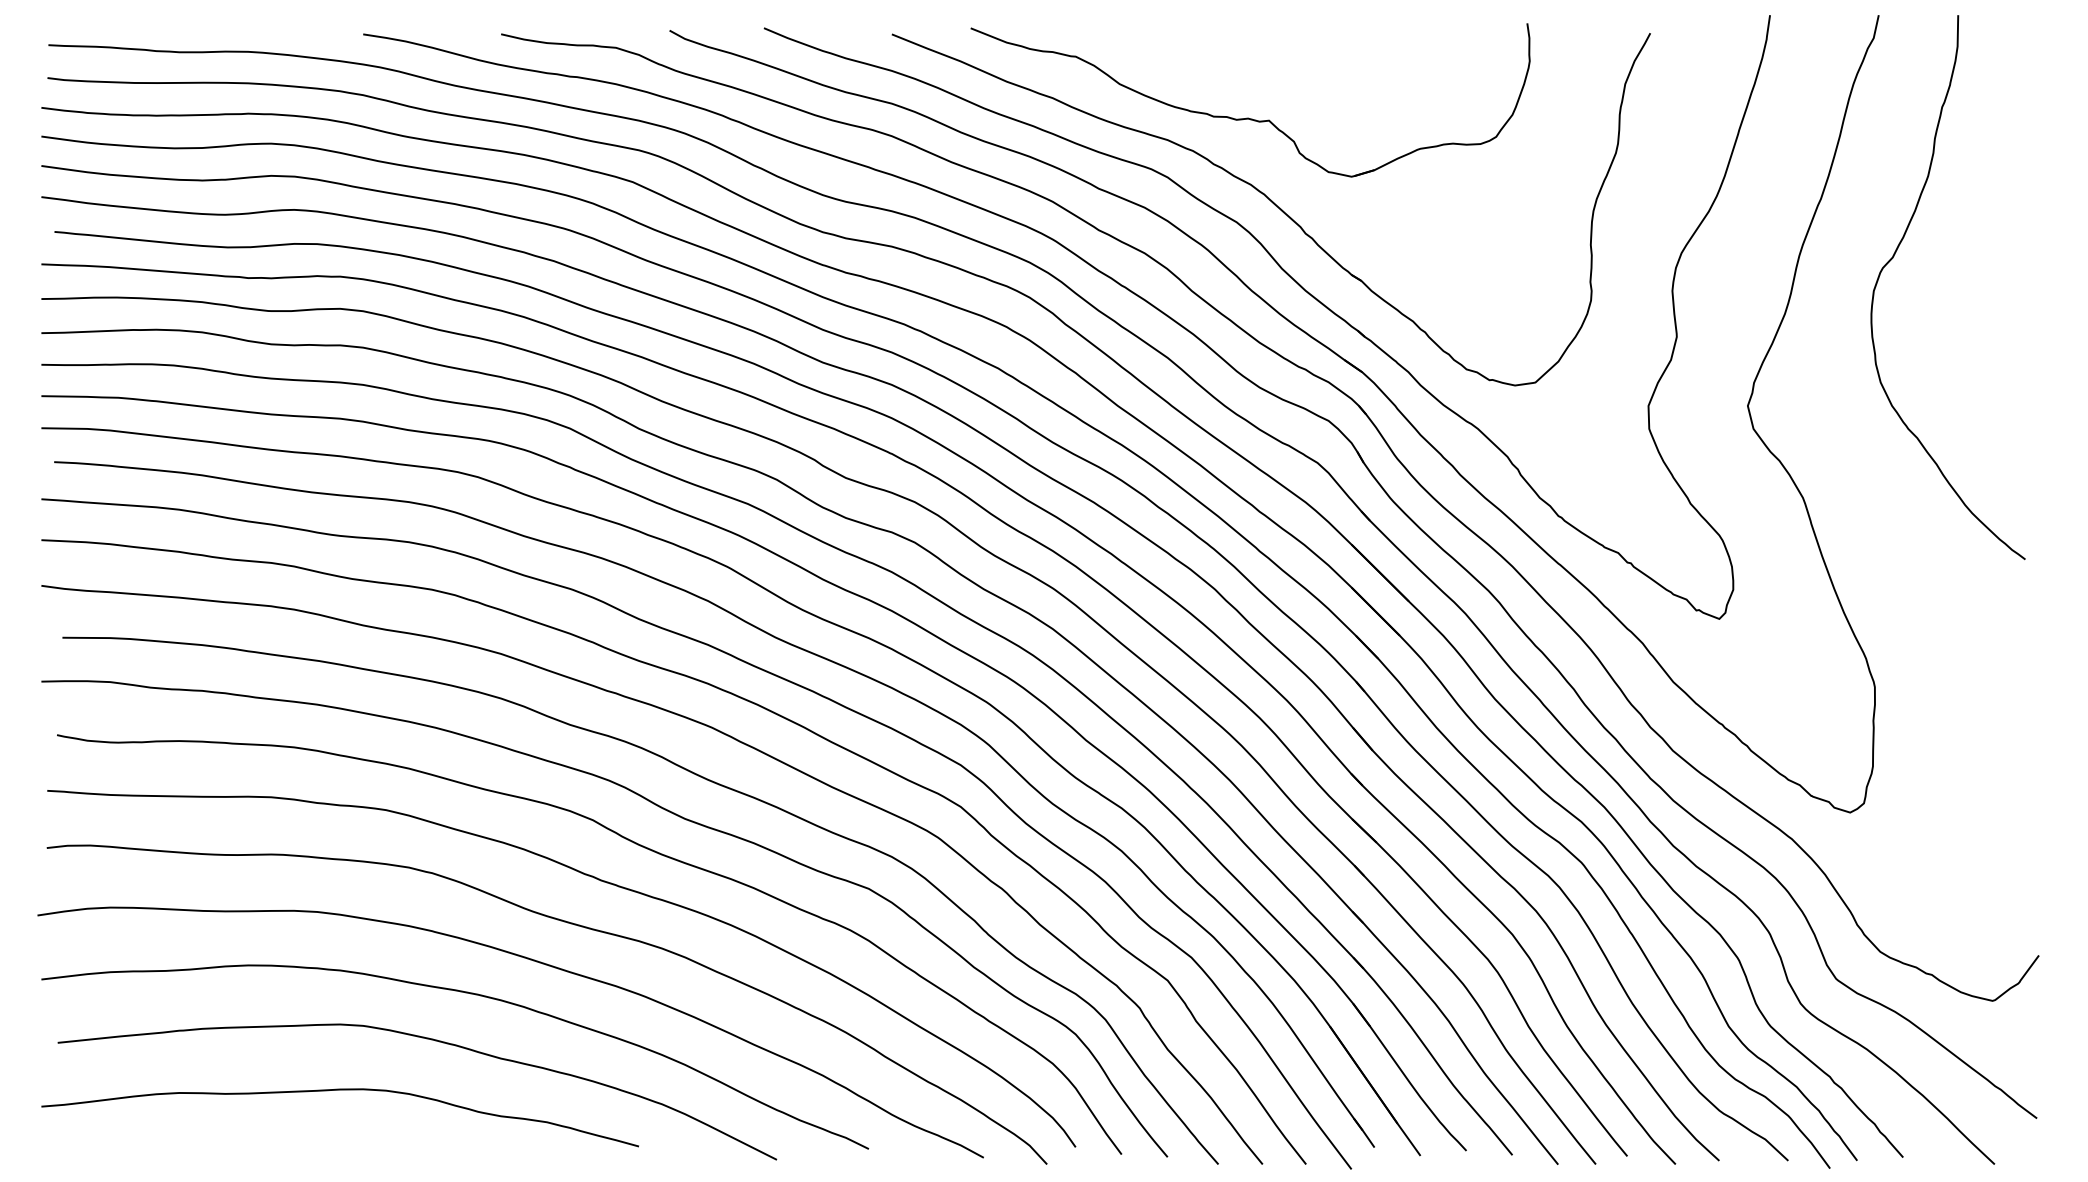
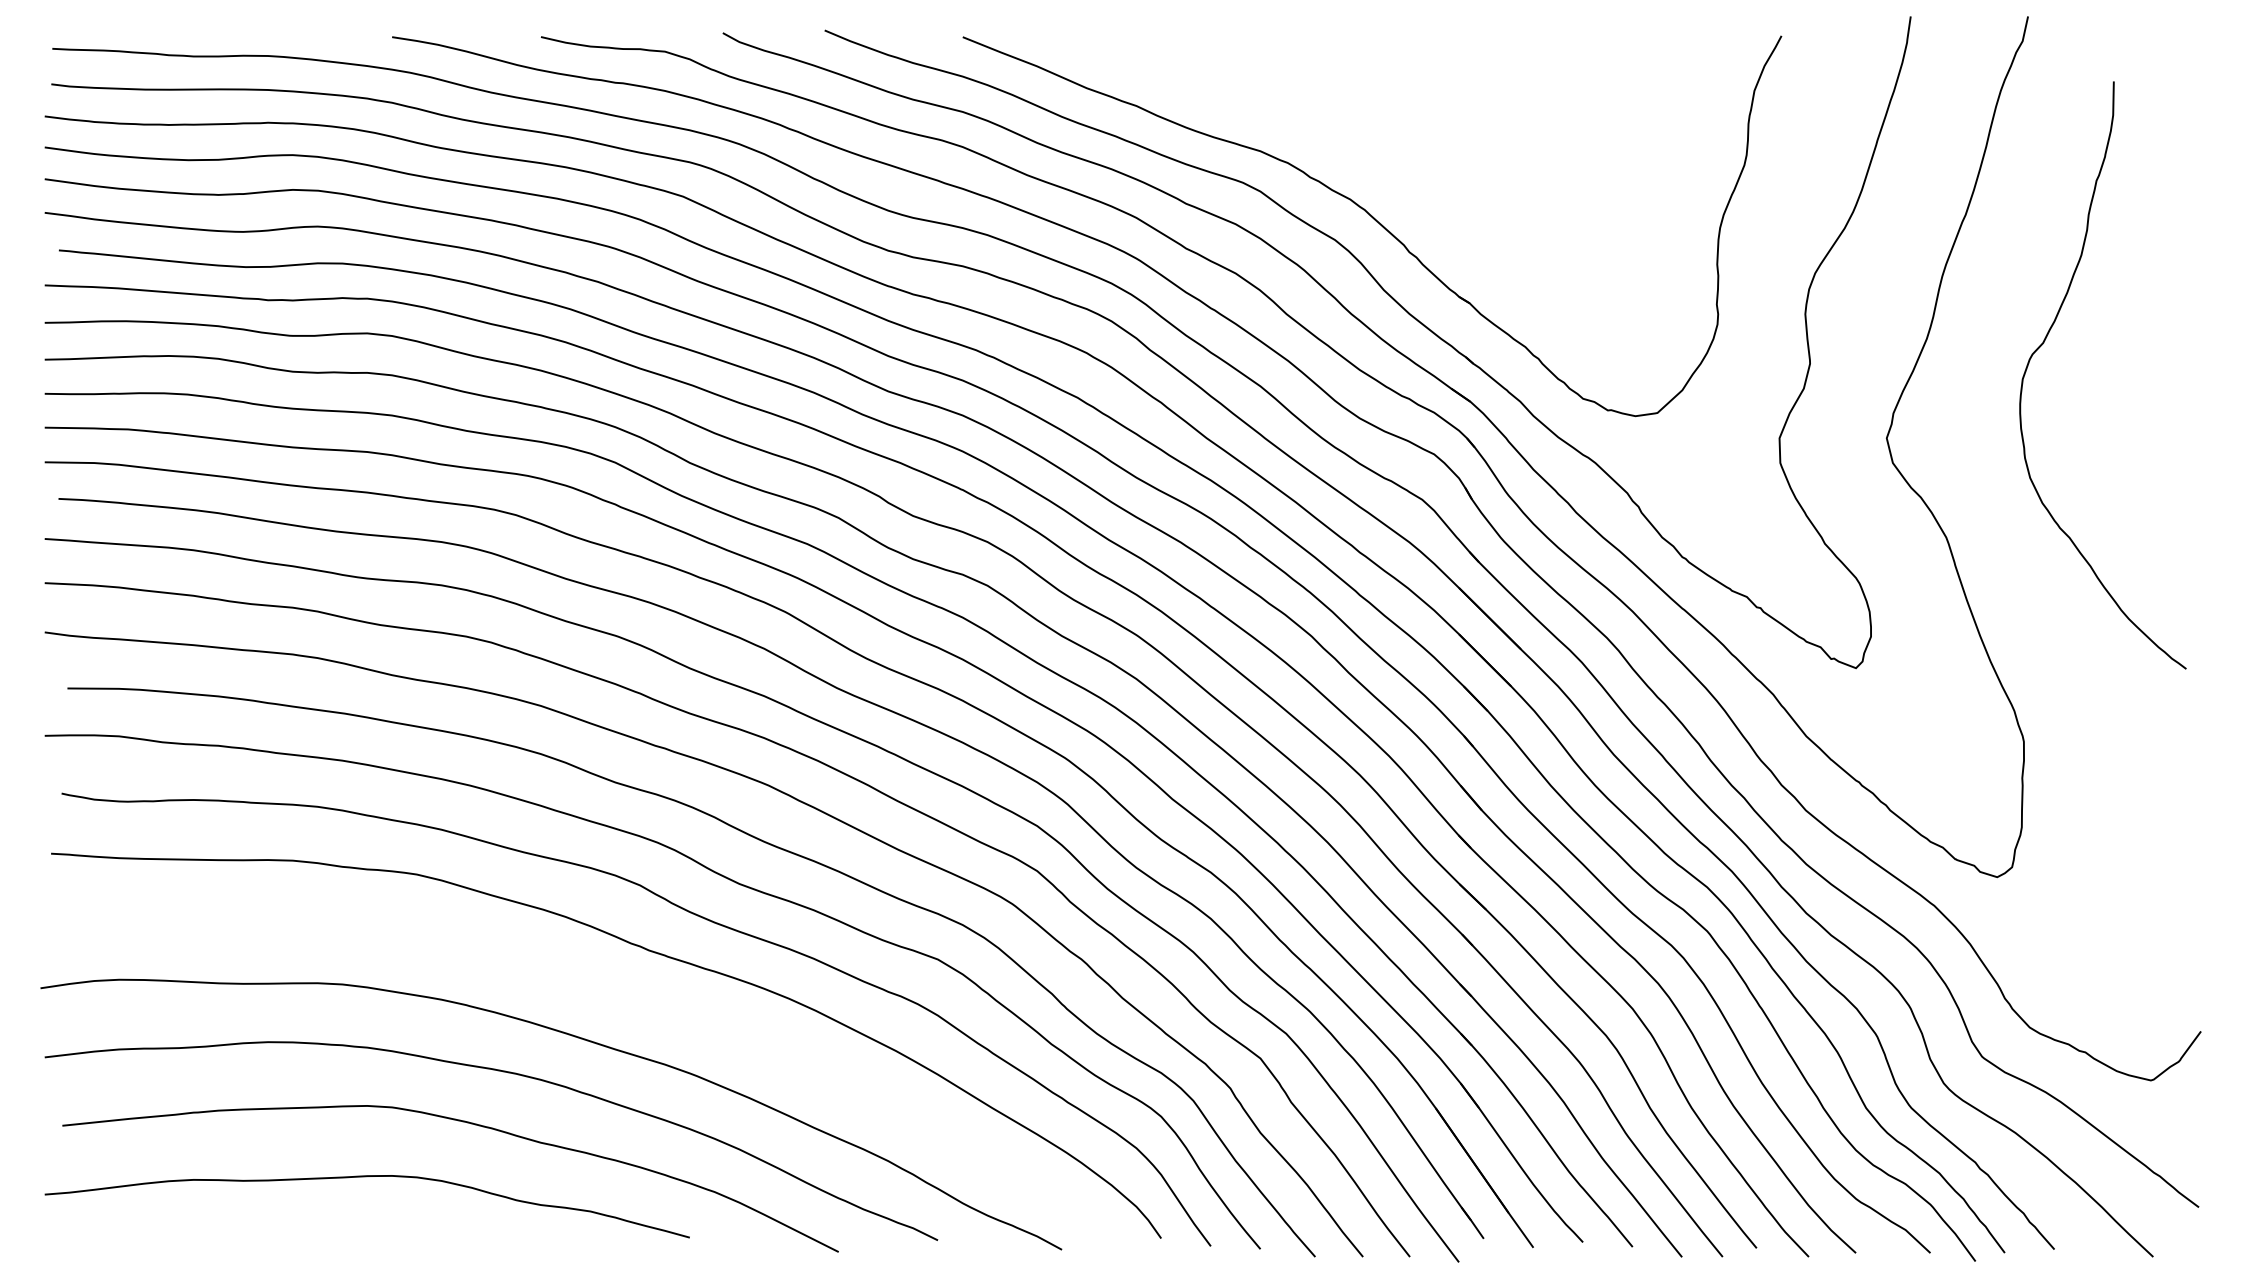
part: (1250, 118) -> (1349, 127), removed
curve: (1893, 258) -> (2043, 344), moved
curve: (572, 924) -> (618, 998), removed

